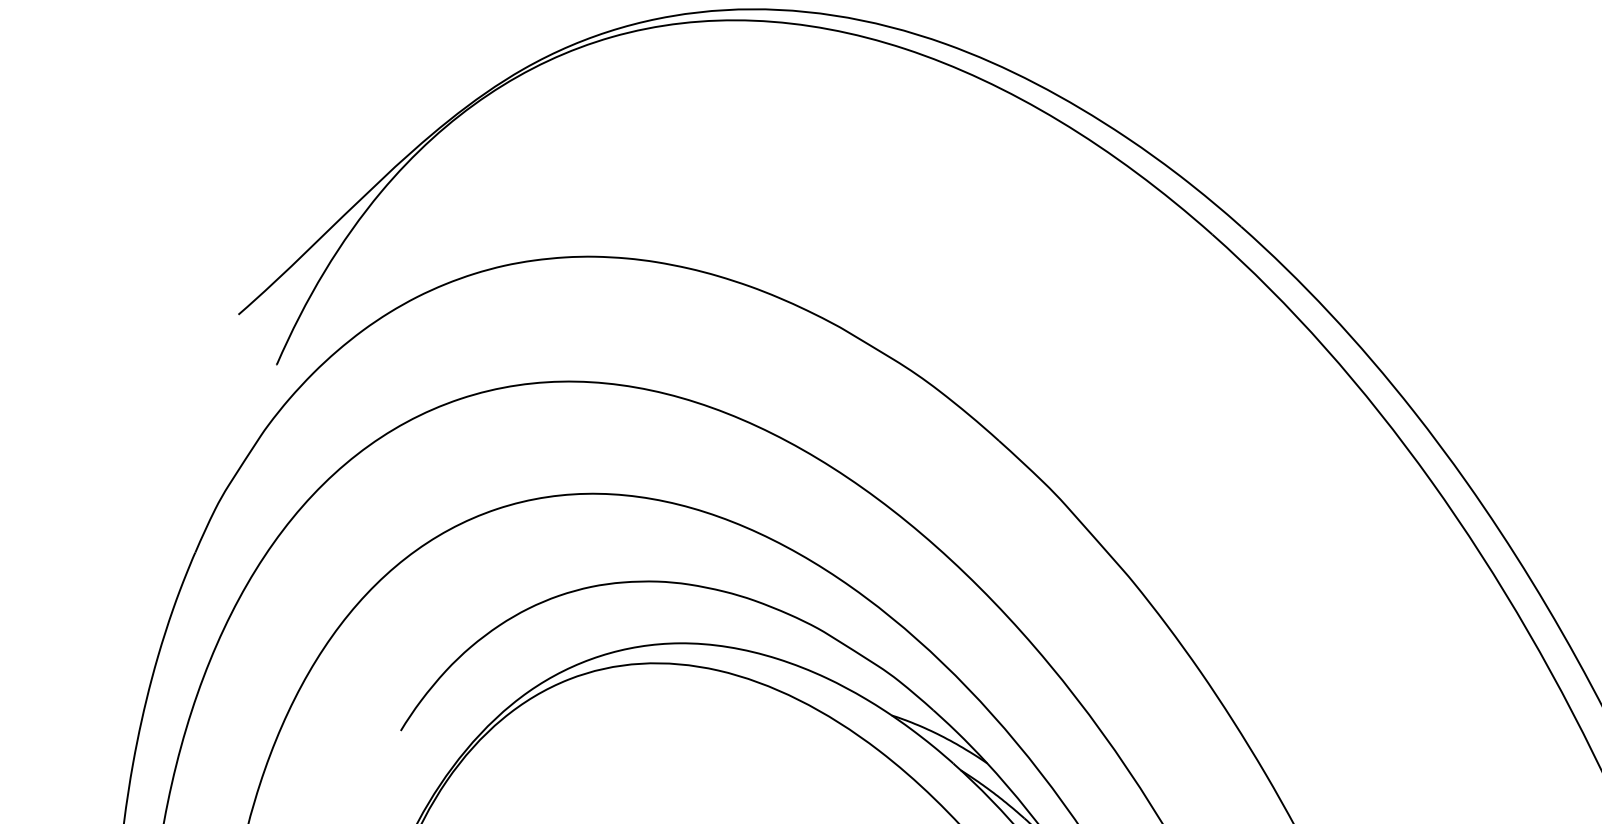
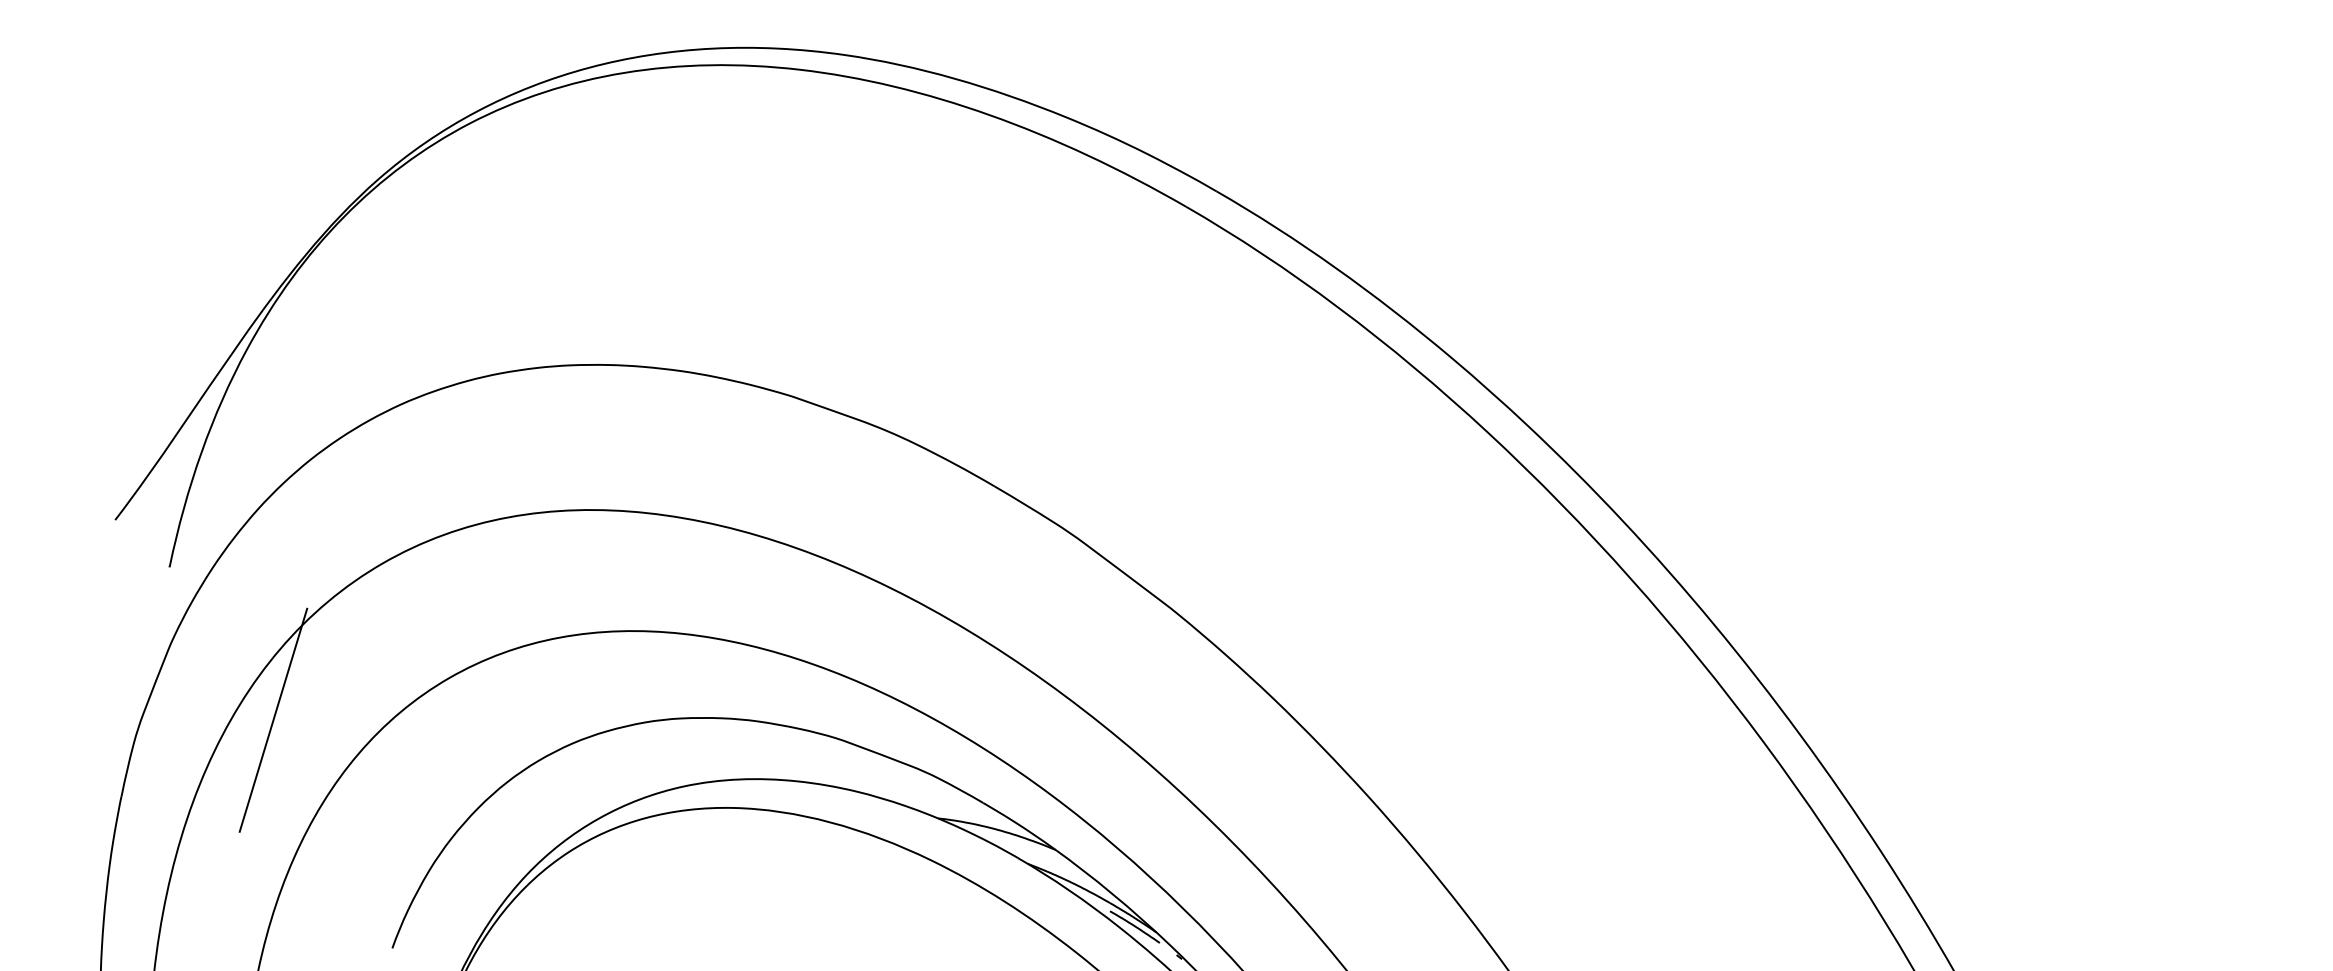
line: (339, 513) -> (273, 719), added

